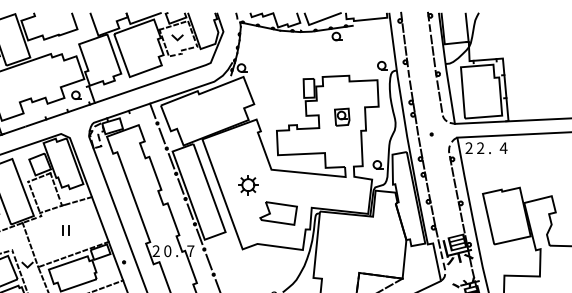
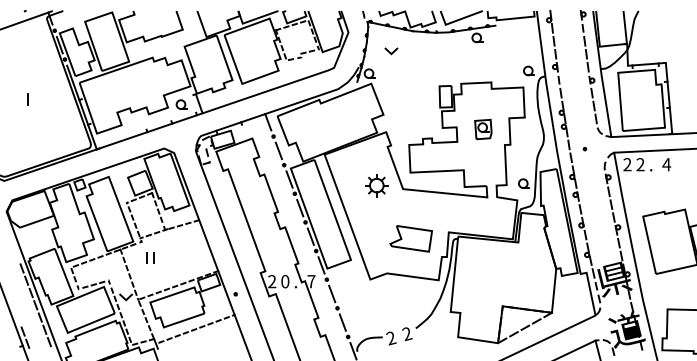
line: (176, 37) -> (390, 51), moved
part: (248, 185) -> (376, 185), moved
part: (65, 229) -> (150, 257), moved

